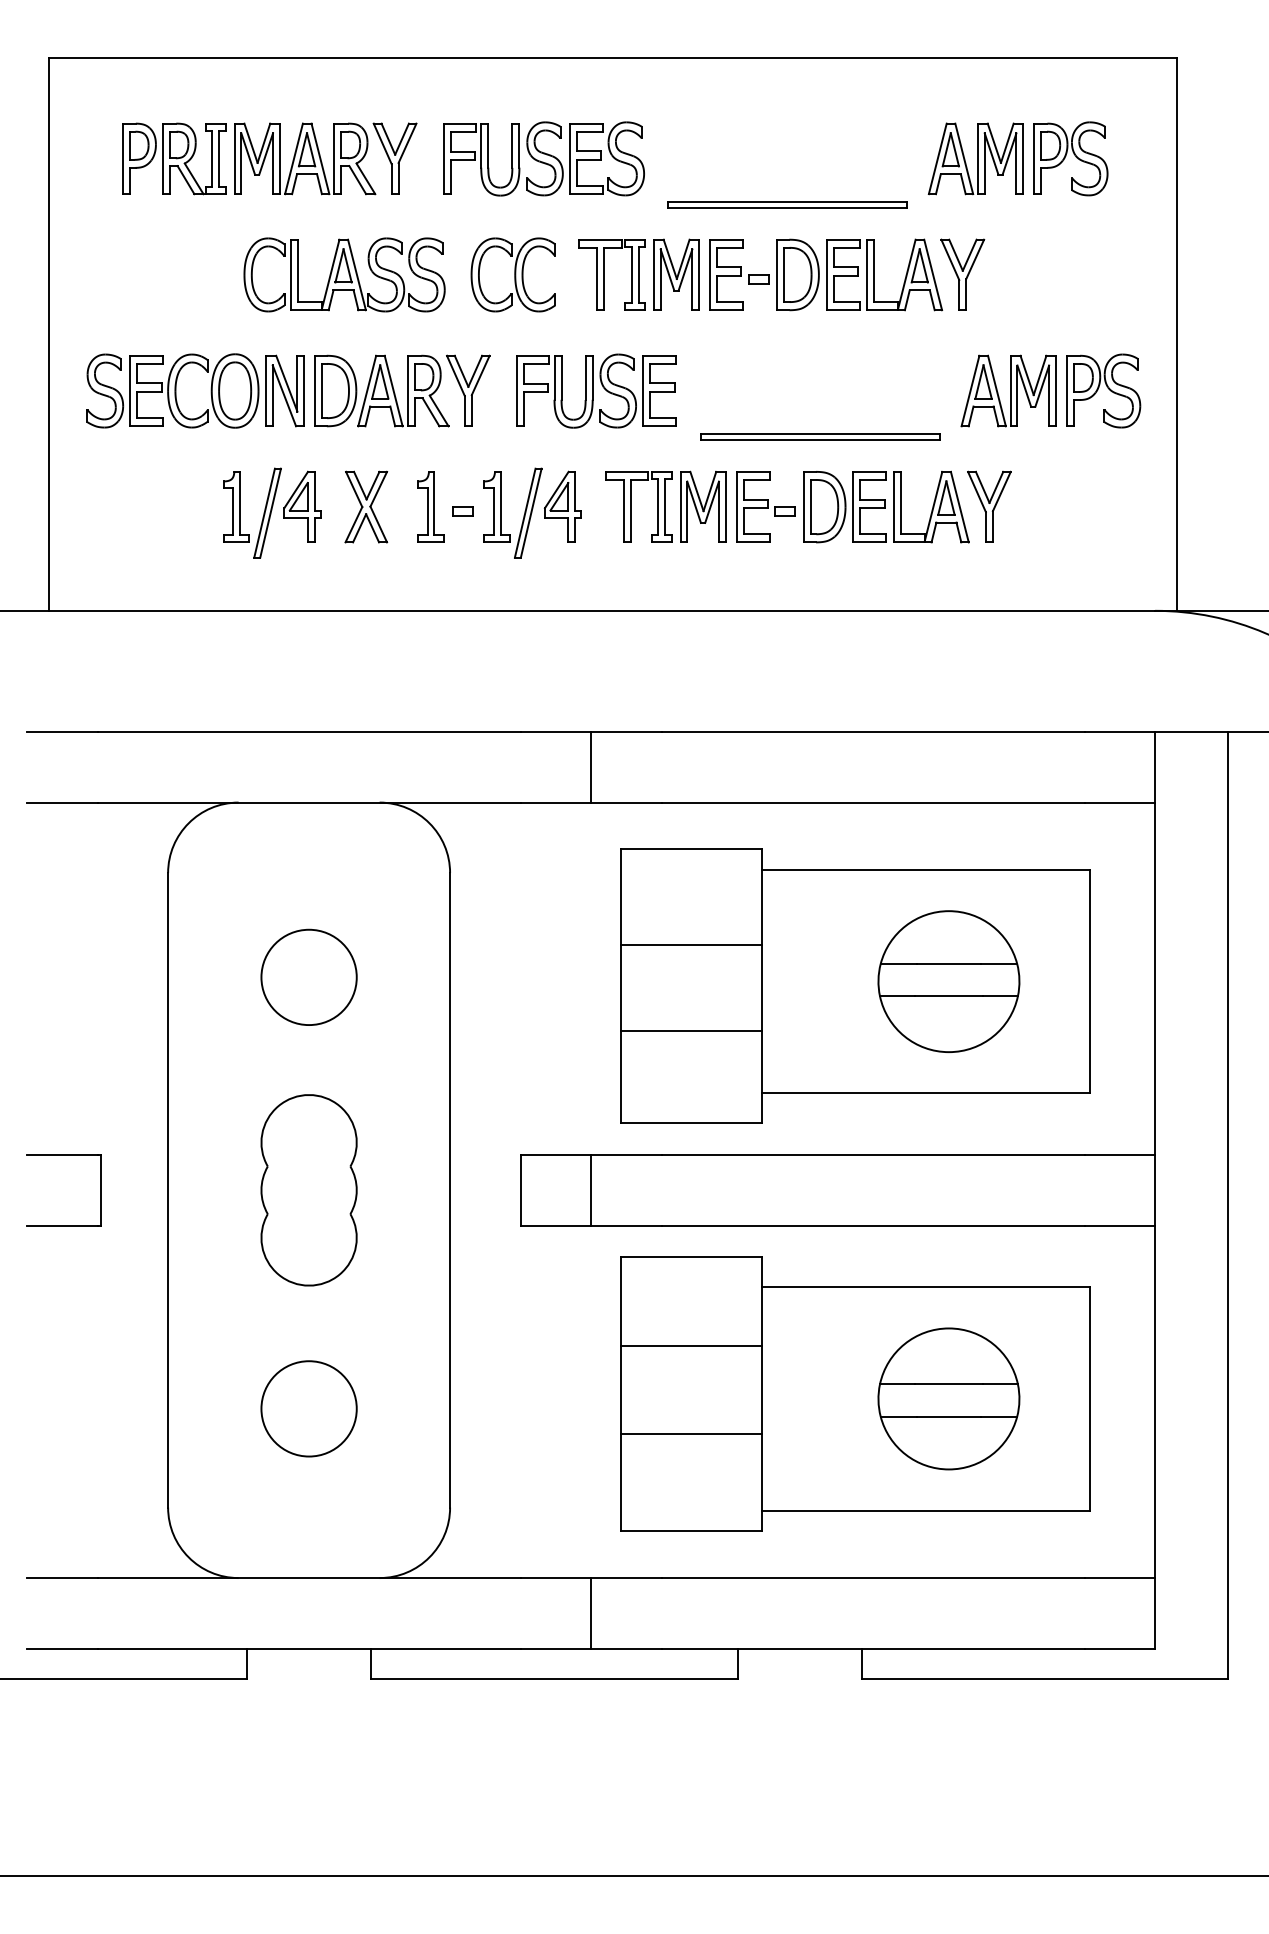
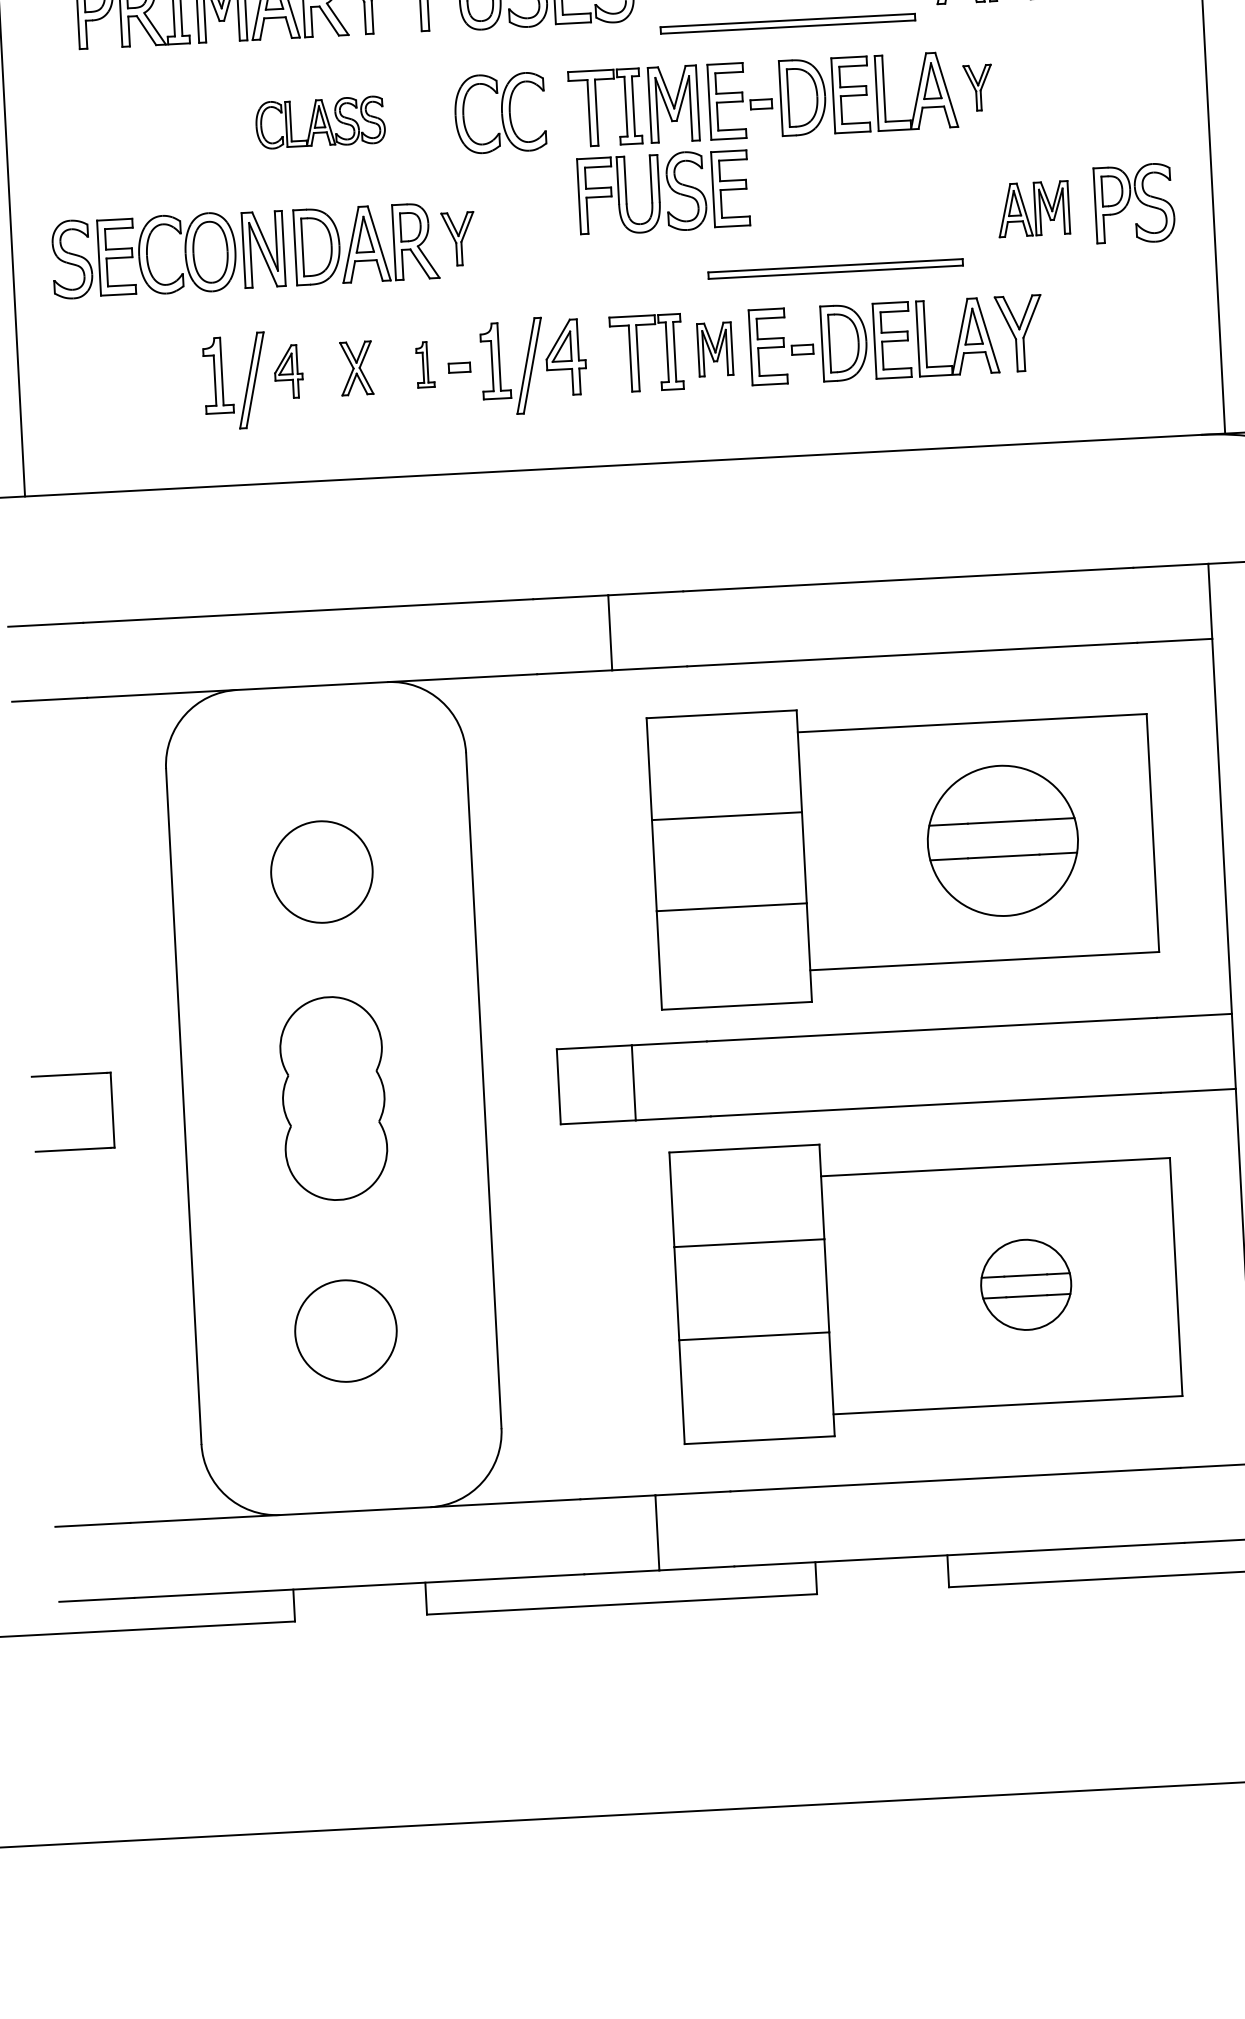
part: (344, 274) -> (320, 122), size x0.6
part: (962, 274) -> (977, 87), size x0.6
part: (468, 390) -> (458, 238), size x0.7
part: (596, 390) -> (663, 191), moved
part: (1008, 390) -> (1033, 208), size x0.7
part: (302, 506) -> (288, 371), size x0.7
part: (366, 506) -> (356, 367), size x0.7
part: (430, 506) -> (424, 364), size x0.6
part: (703, 506) -> (715, 349), size x0.7
part: (948, 1398) -> (1025, 1284), size x0.6

